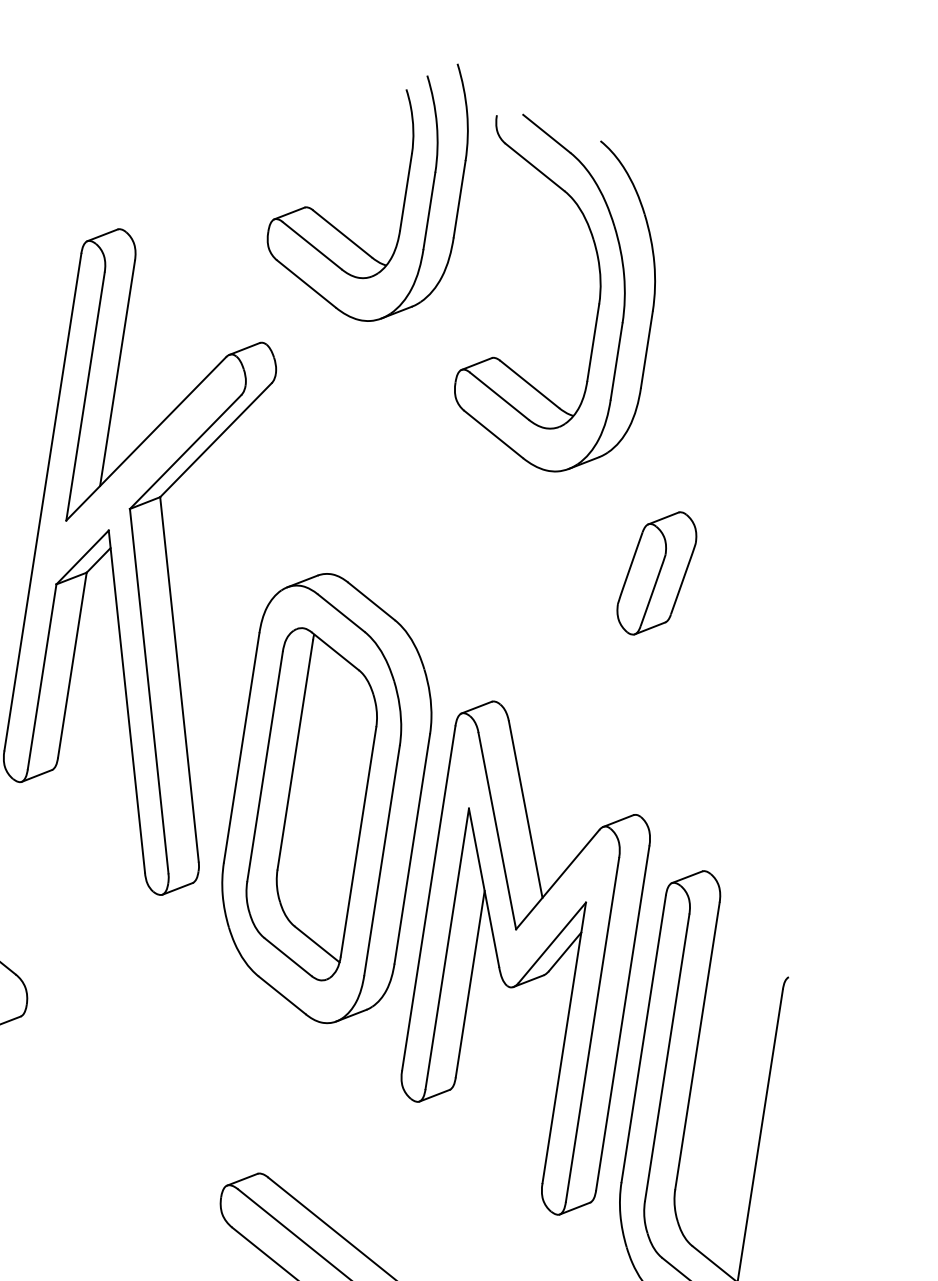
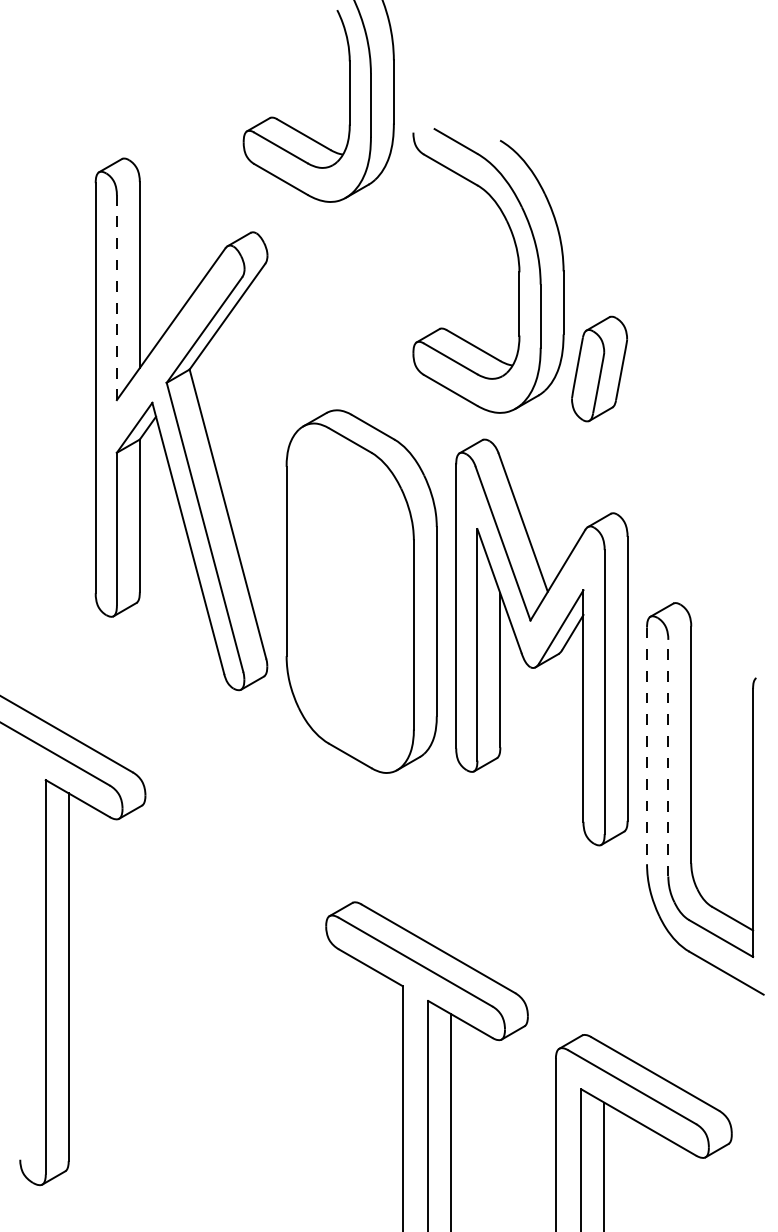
part: (598, 301) -> (518, 270), moved
line: (85, 396) -> (116, 297), solid -> dashed
part: (311, 803) -> (349, 597), removed
part: (525, 958) -> (541, 642), moved
line: (644, 1039) -> (647, 746), solid -> dashed
line: (667, 1056) -> (668, 757), solid -> dashed

